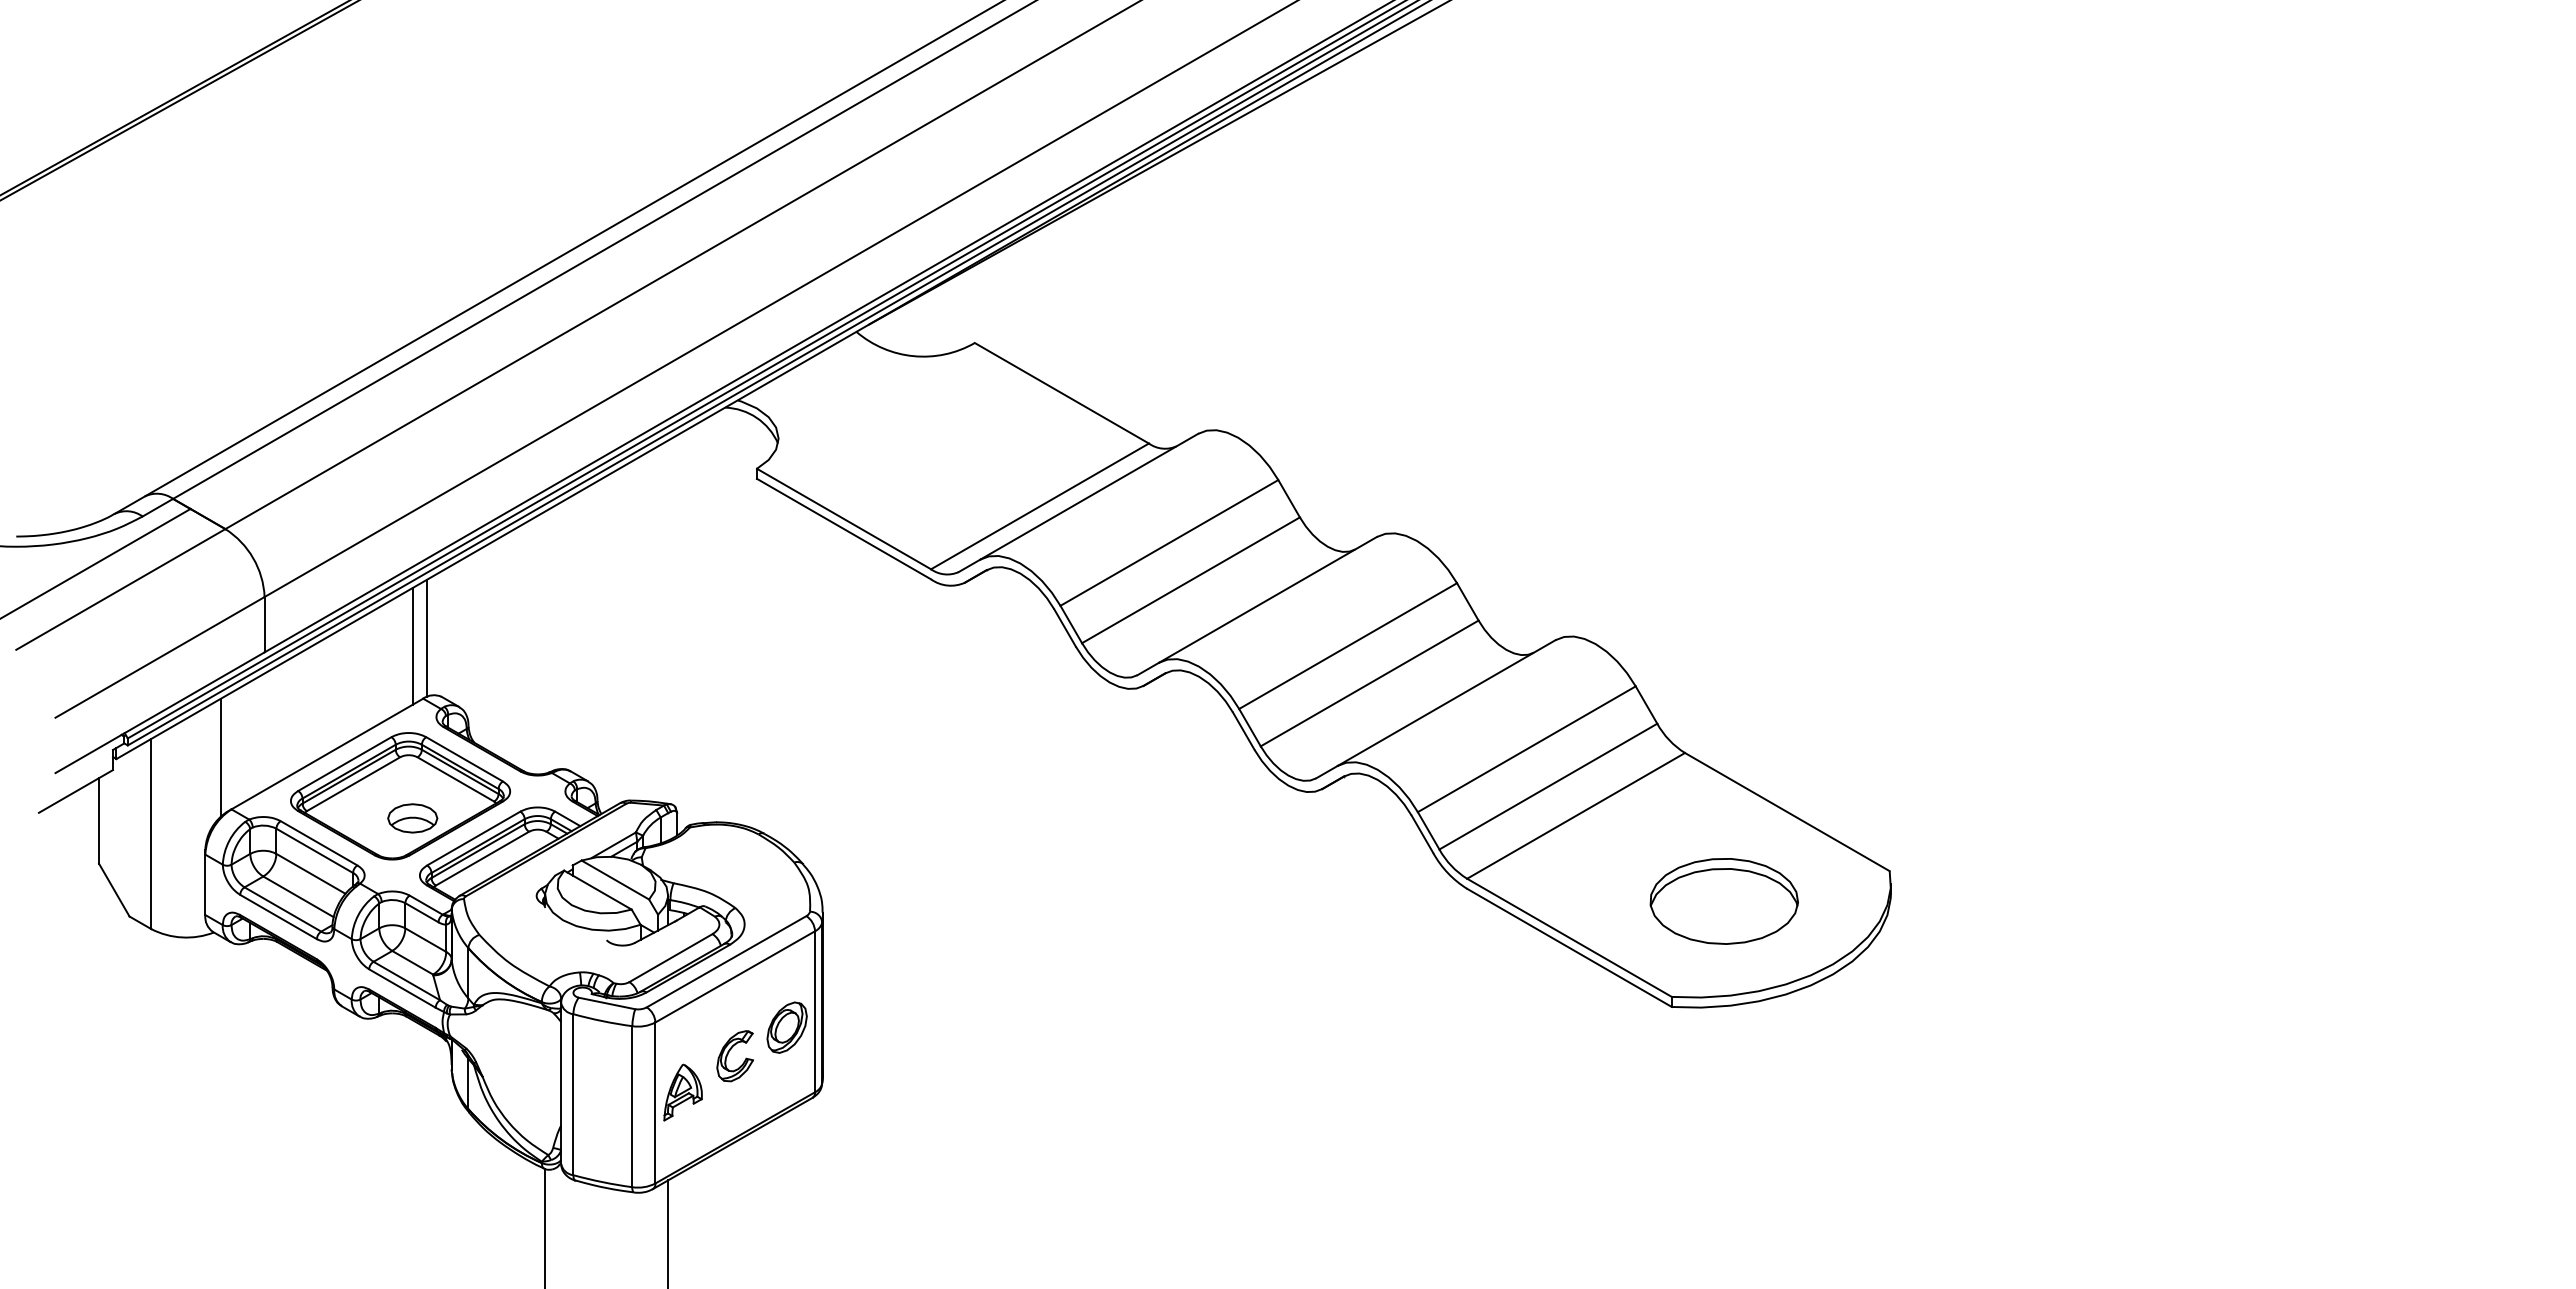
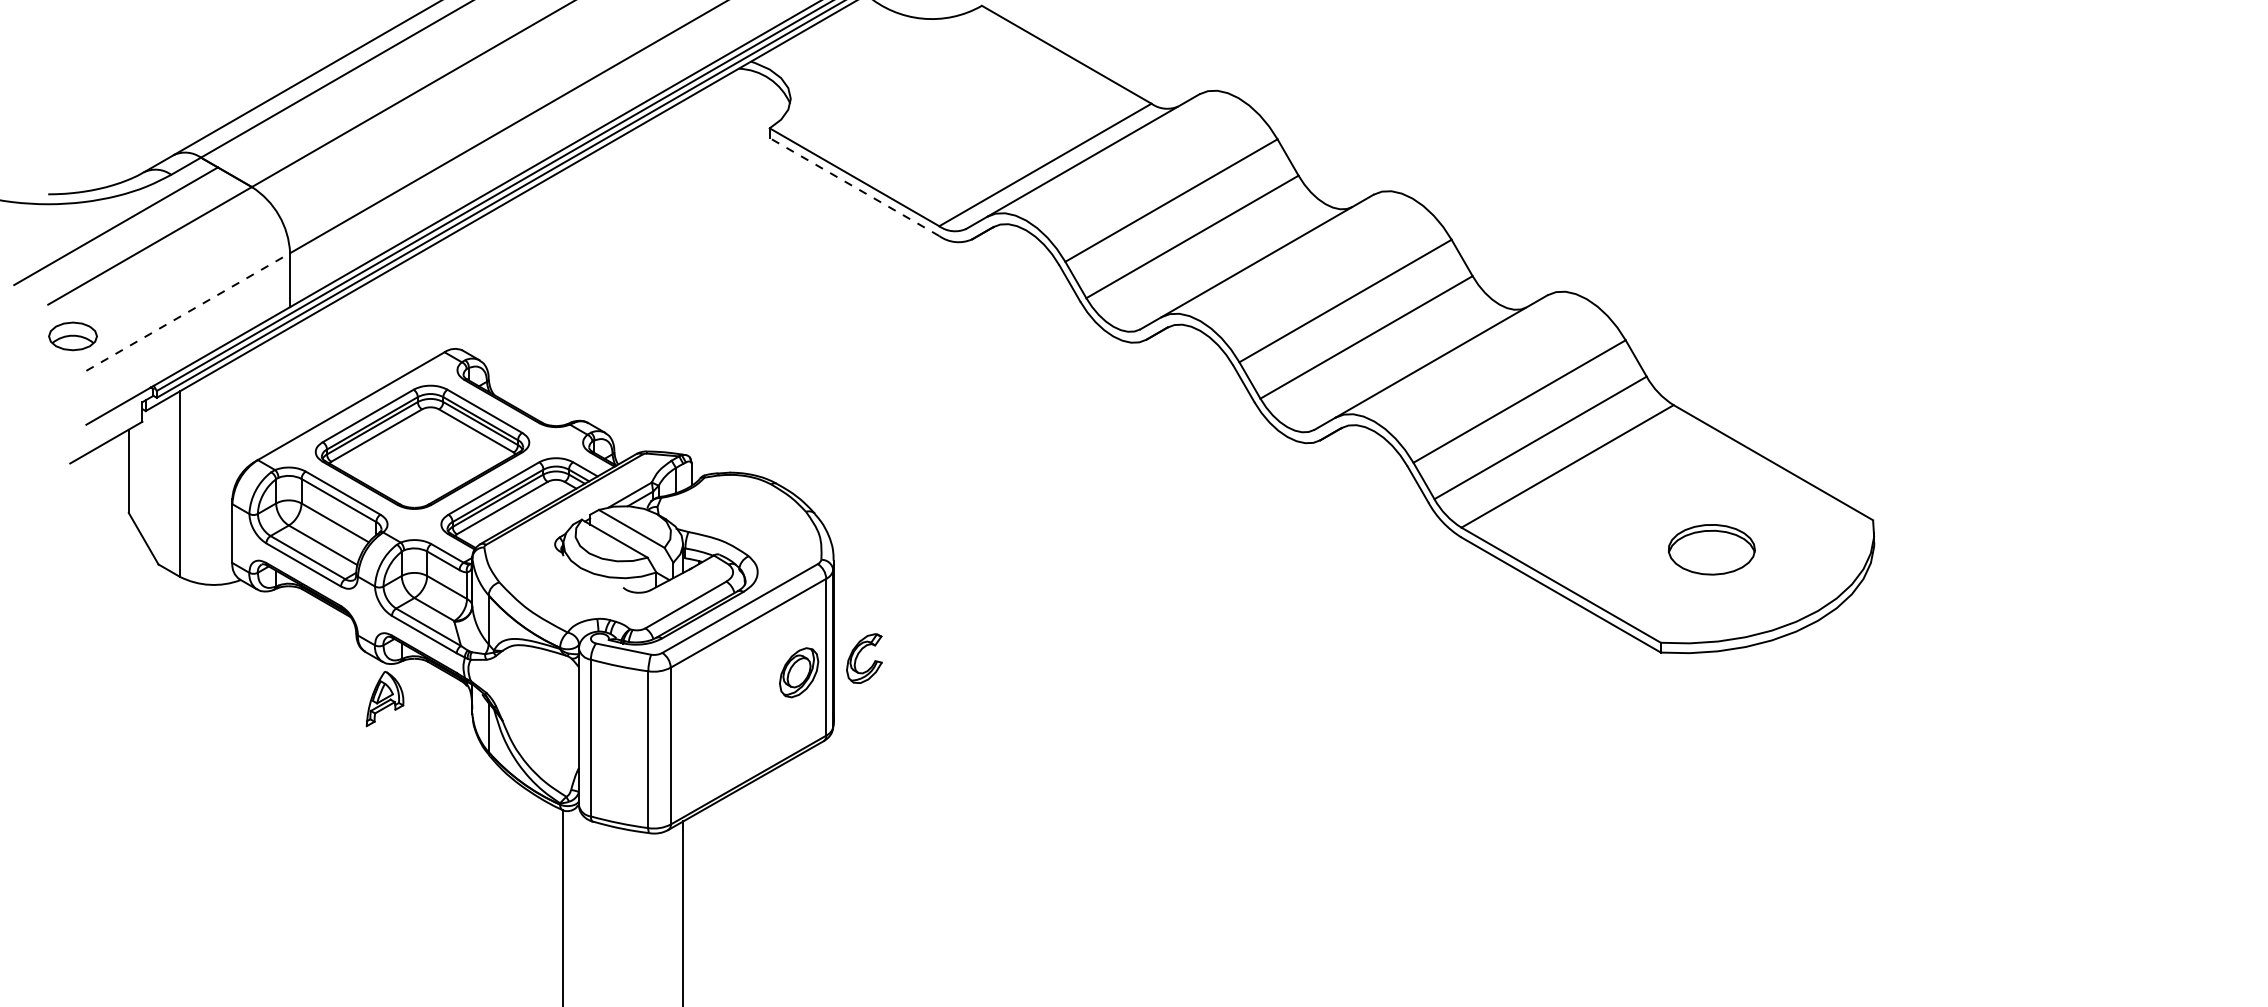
line: (844, 529) -> (854, 187), solid -> dashed
line: (427, 637) -> (448, 292), removed
line: (412, 645) -> (434, 300), removed
line: (160, 657) -> (188, 312), solid -> dashed
line: (221, 757) -> (248, 409), removed
part: (412, 818) -> (72, 336), moved
part: (1723, 901) -> (1711, 549), size x0.6
part: (728, 1054) -> (857, 656), moved
part: (682, 1092) -> (384, 698), moved

